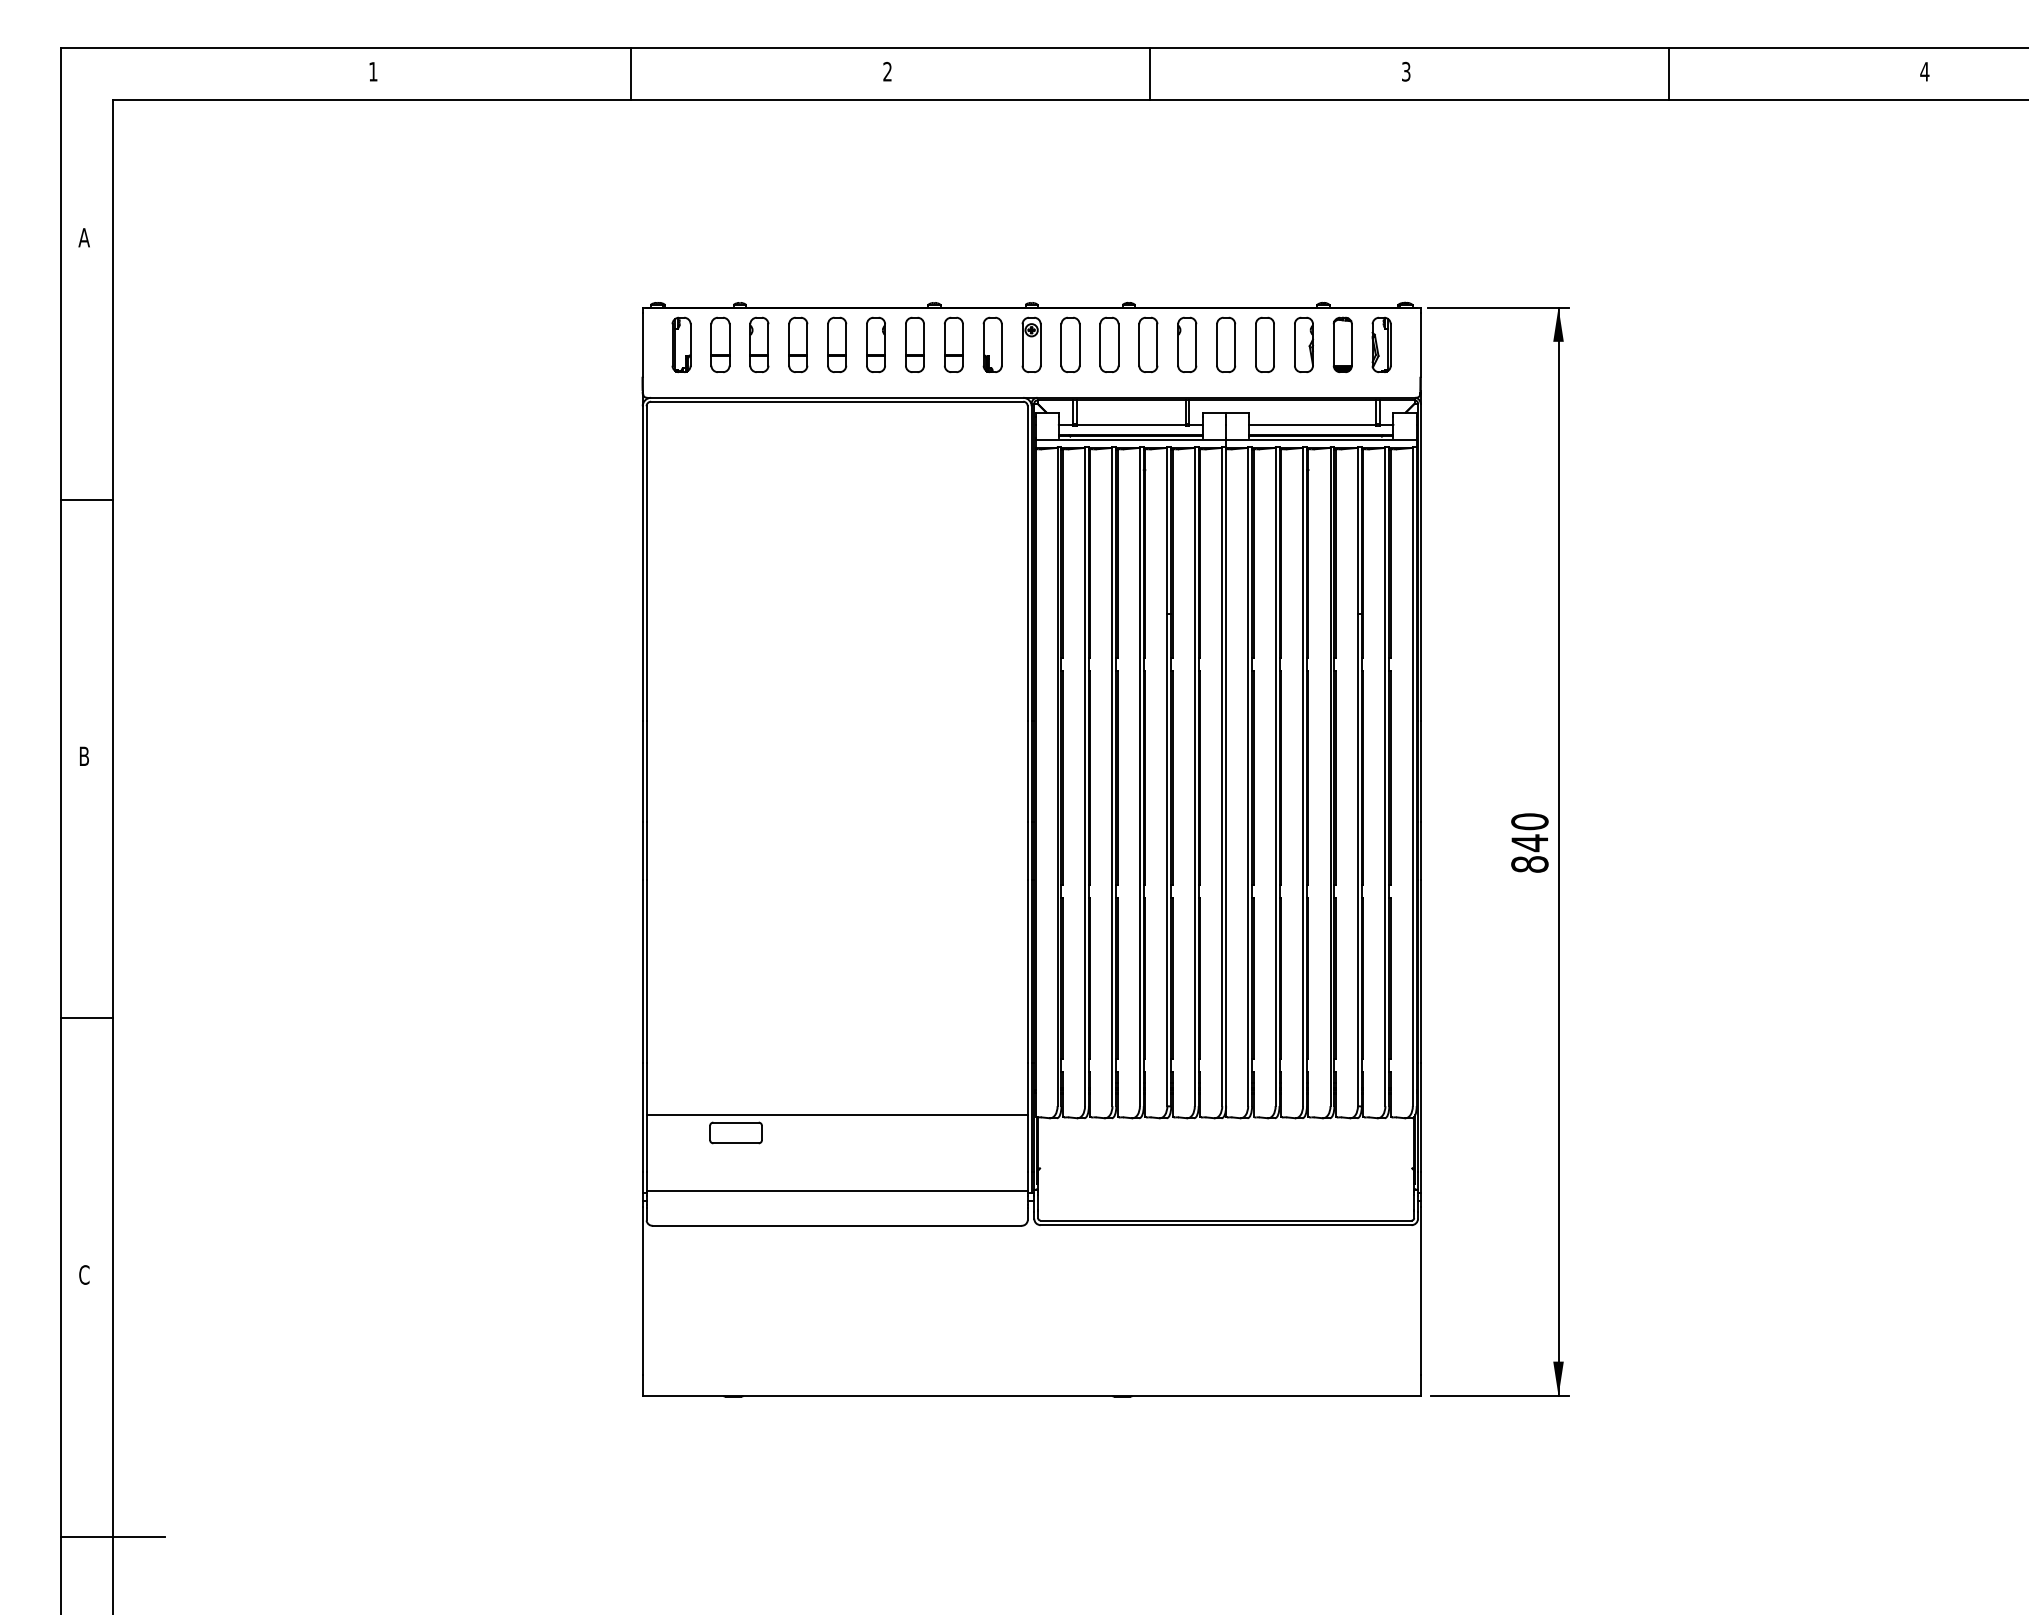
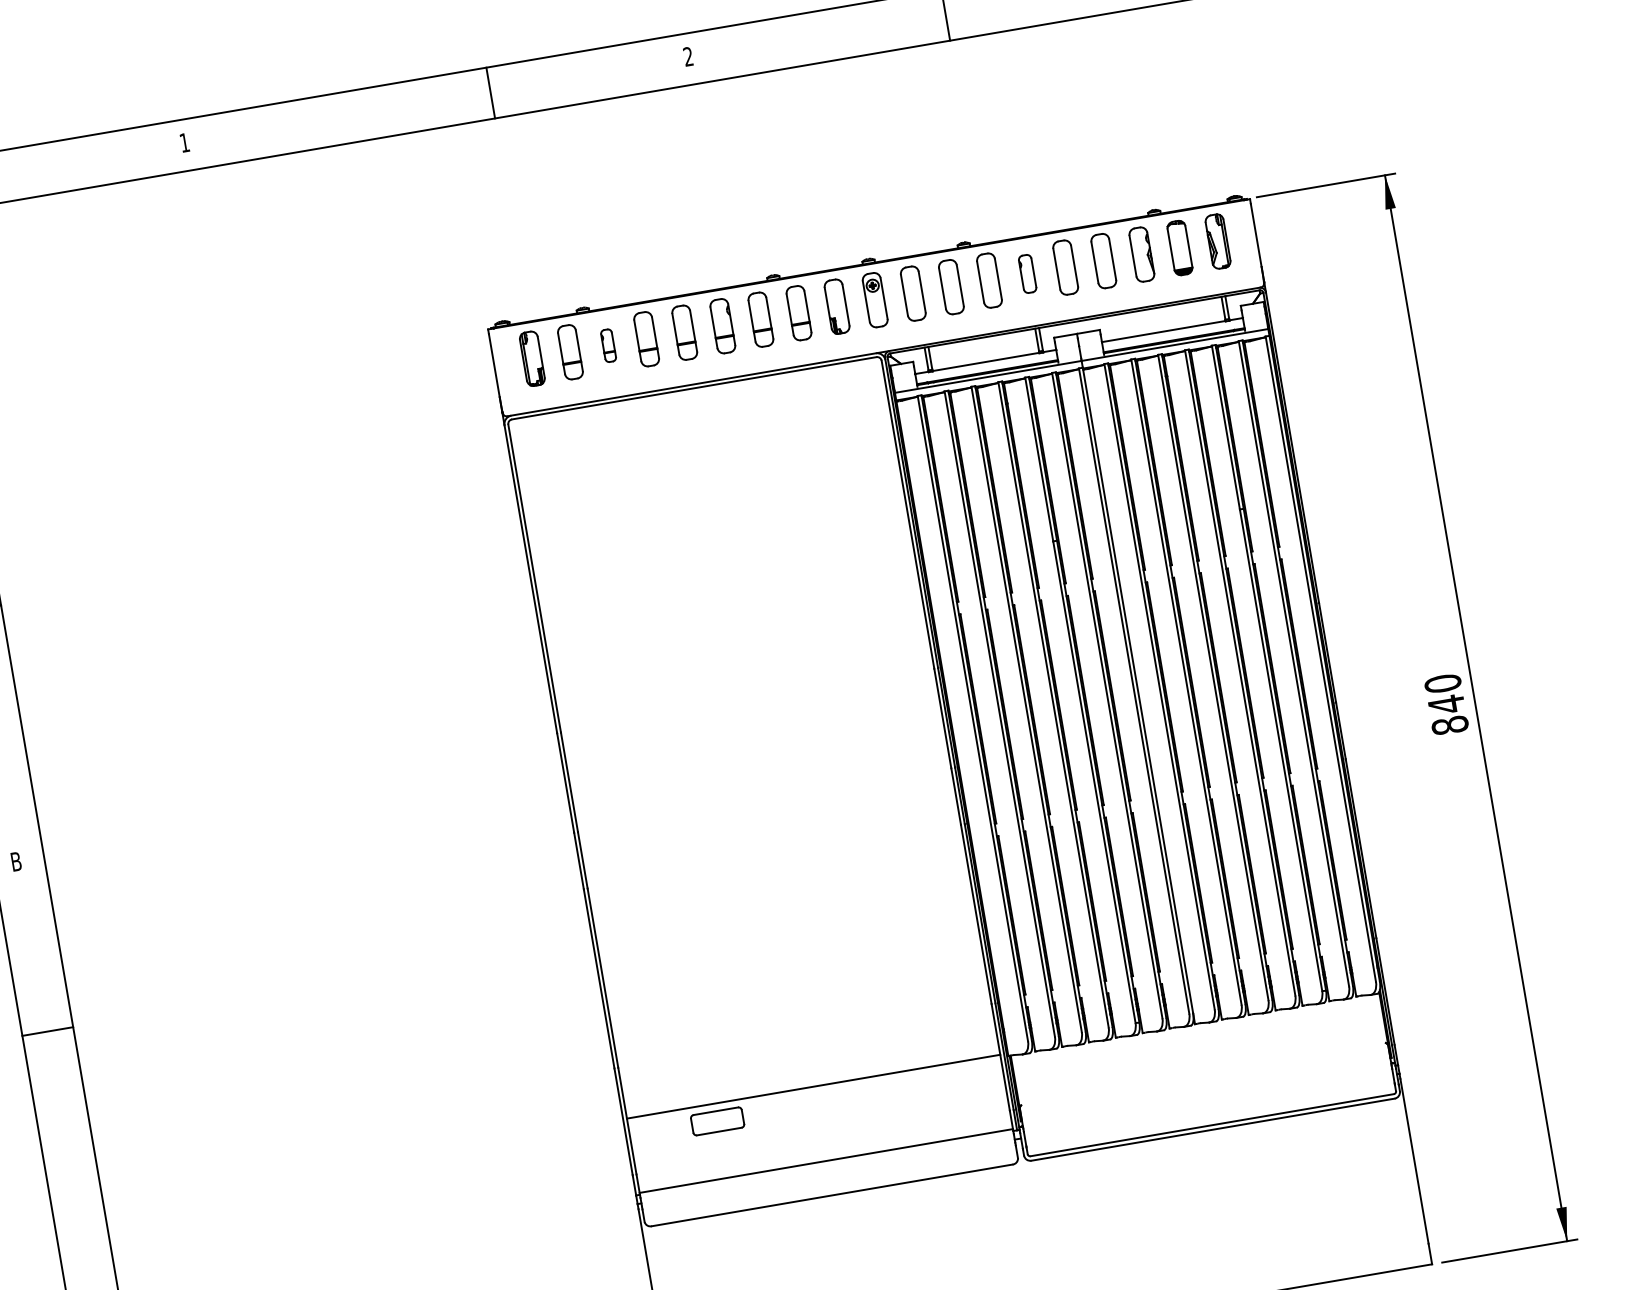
line: (631, 74) -> (490, 93), moved
part: (759, 344) -> (608, 345), size x0.6
part: (1187, 344) -> (1027, 273), size x0.7
line: (86, 1018) -> (47, 1031), moved

